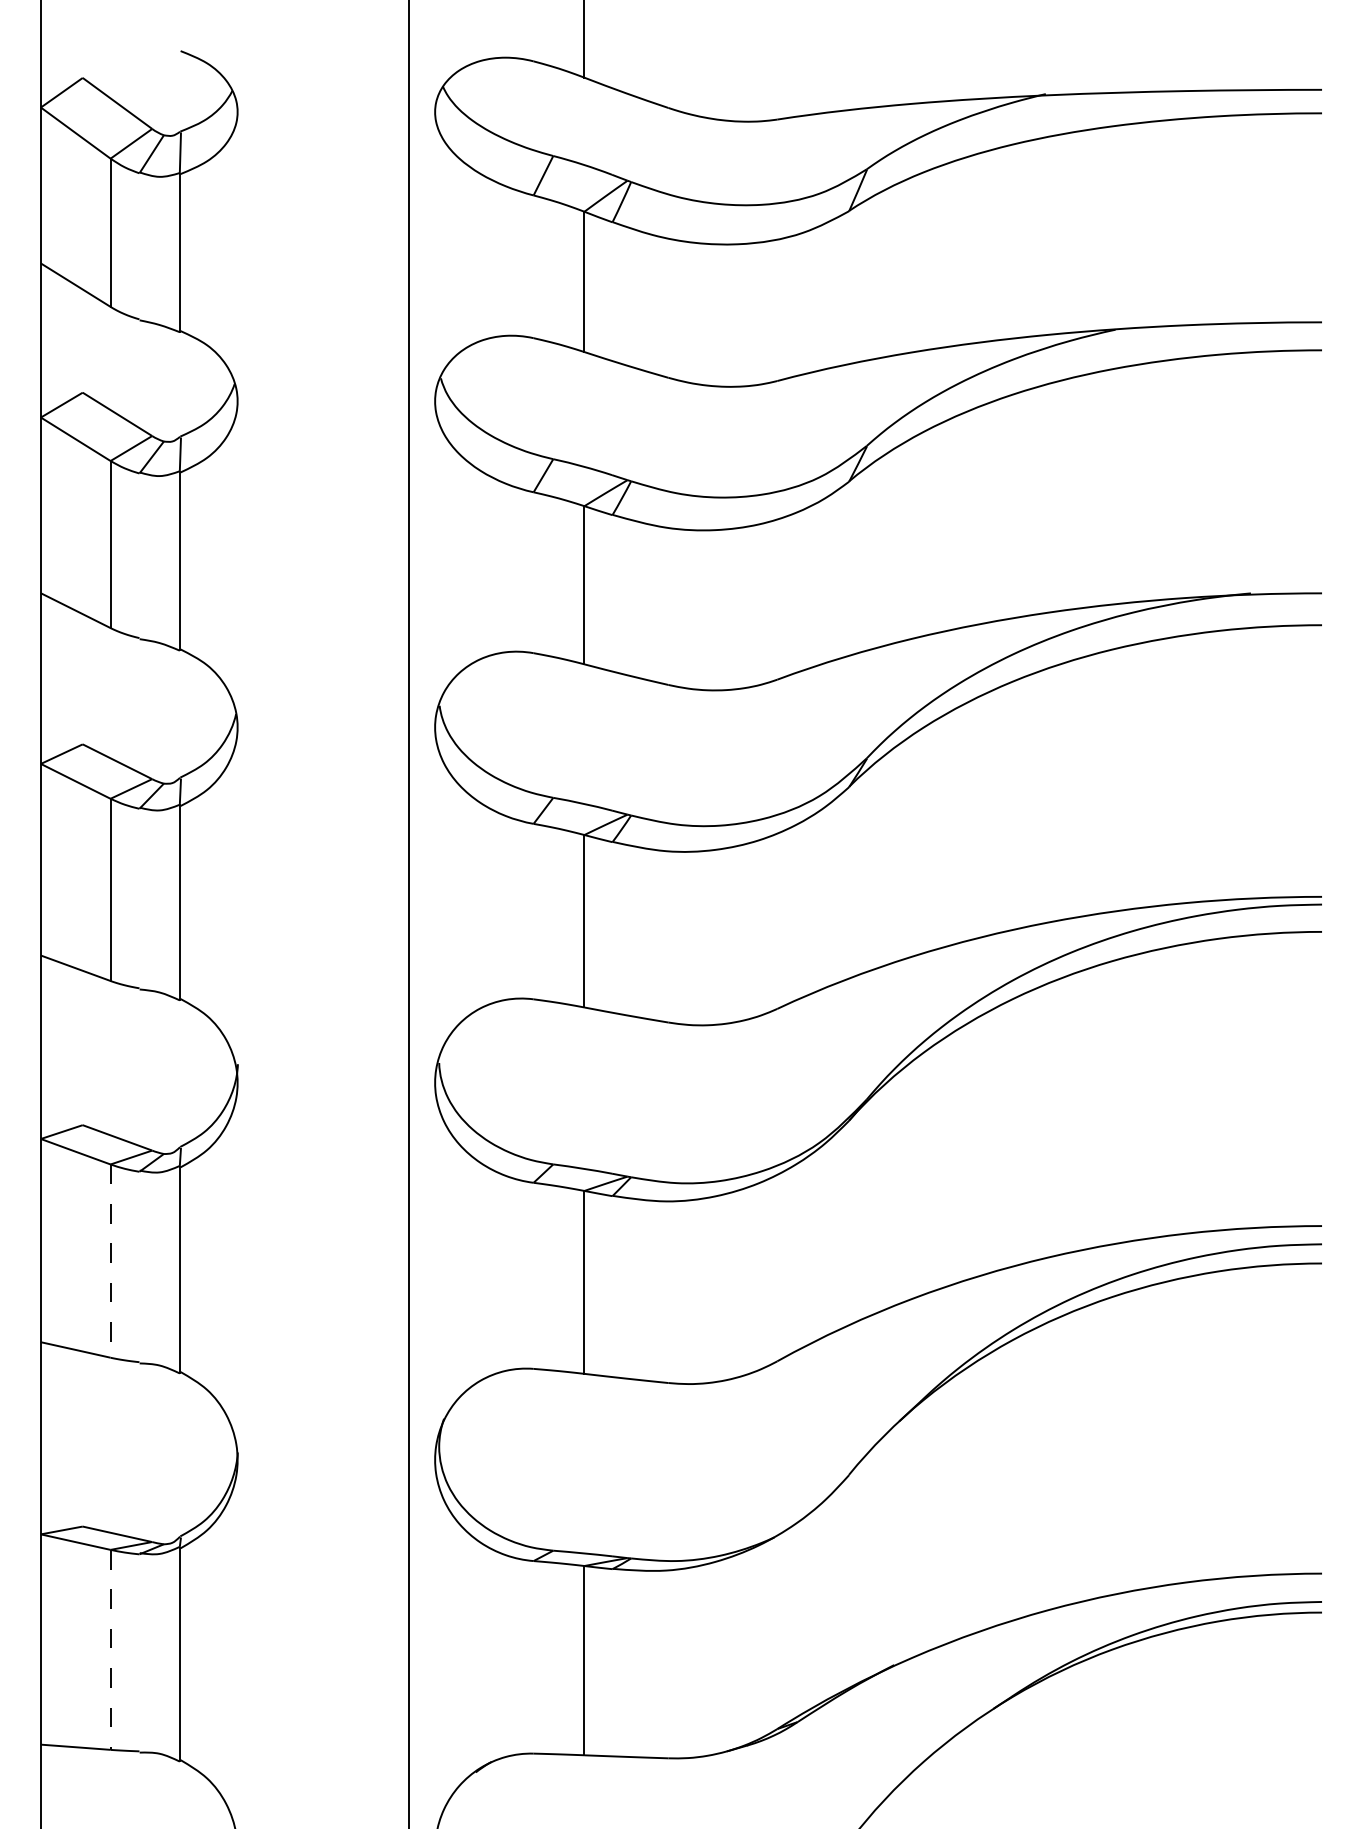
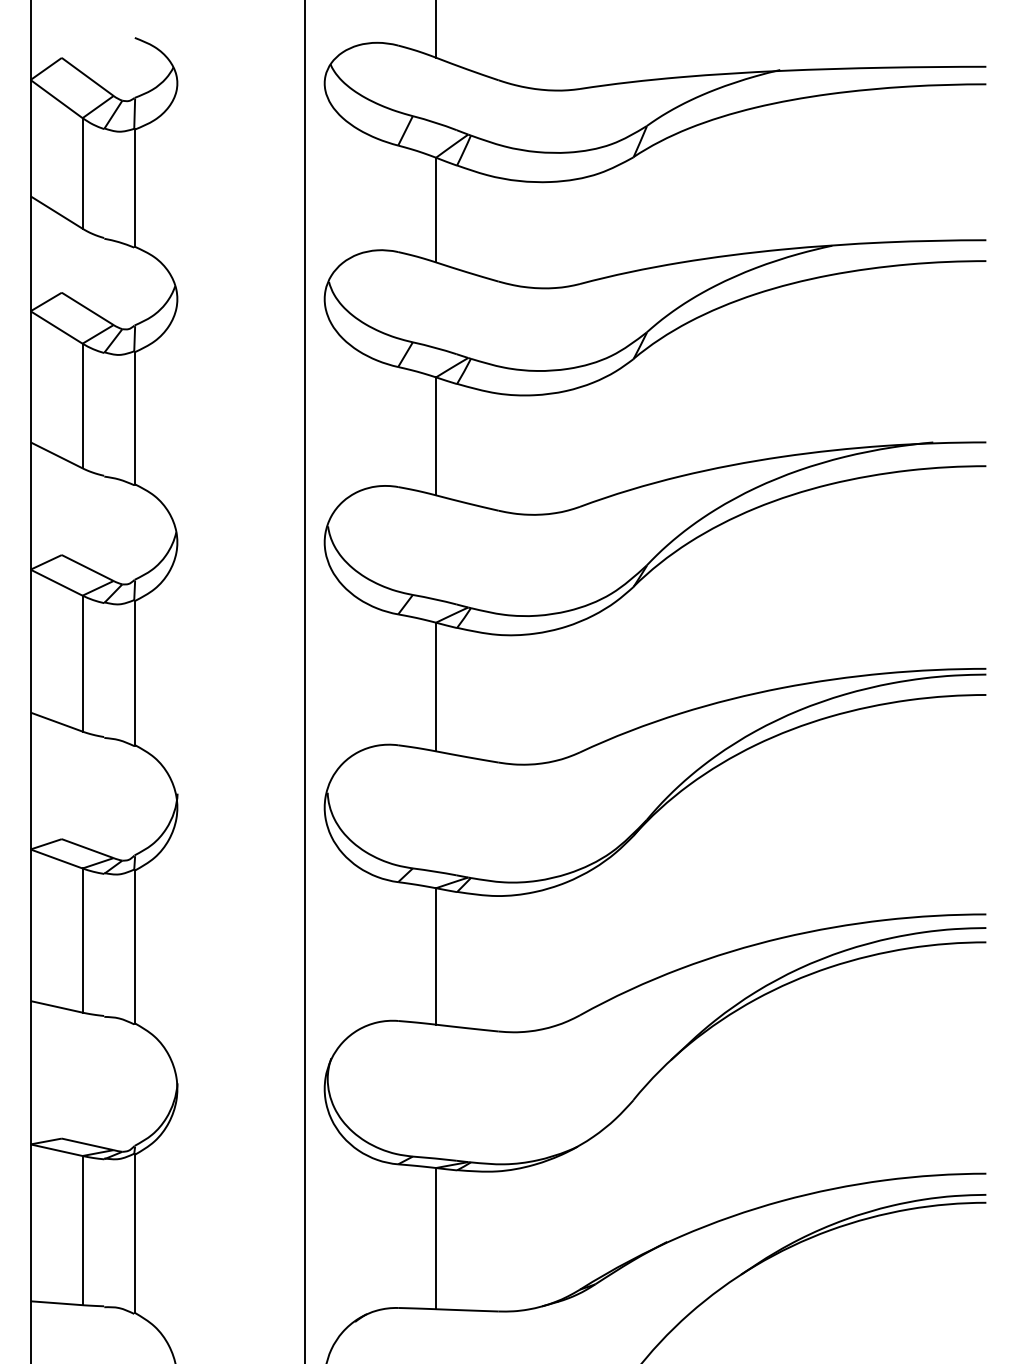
line: (110, 1261) -> (82, 940), dashed -> solid
line: (110, 1649) -> (82, 1230), dashed -> solid

